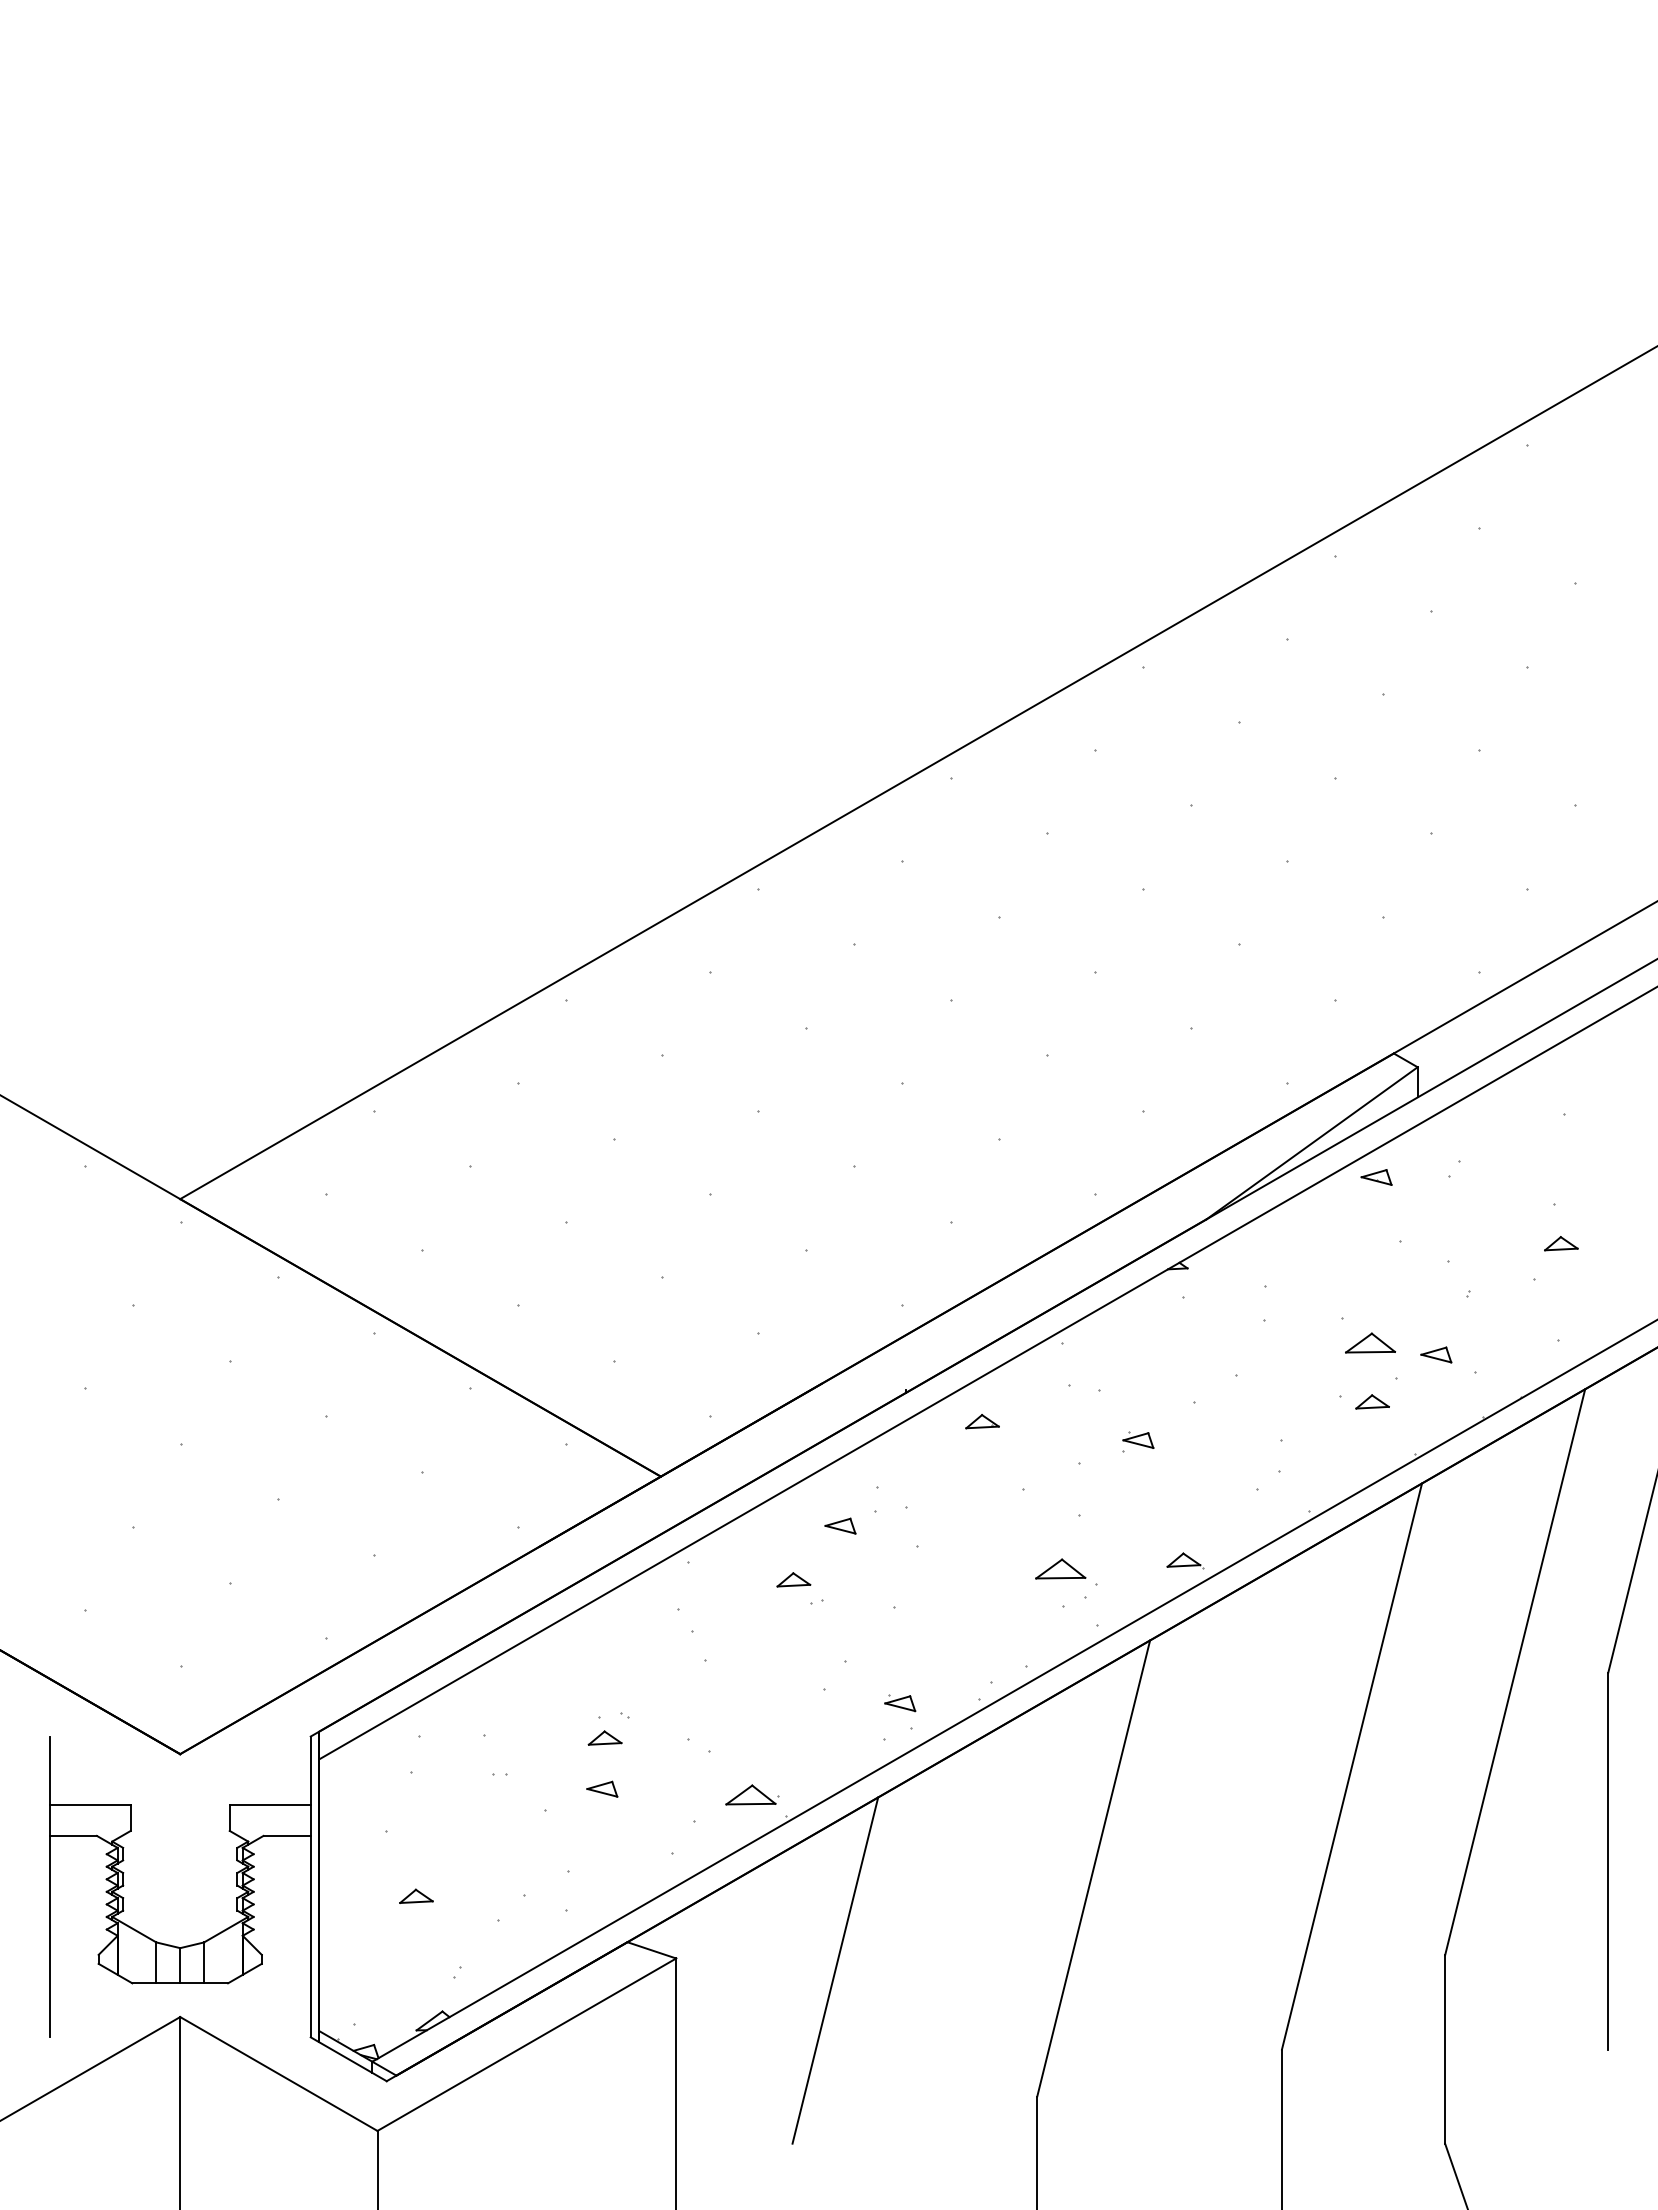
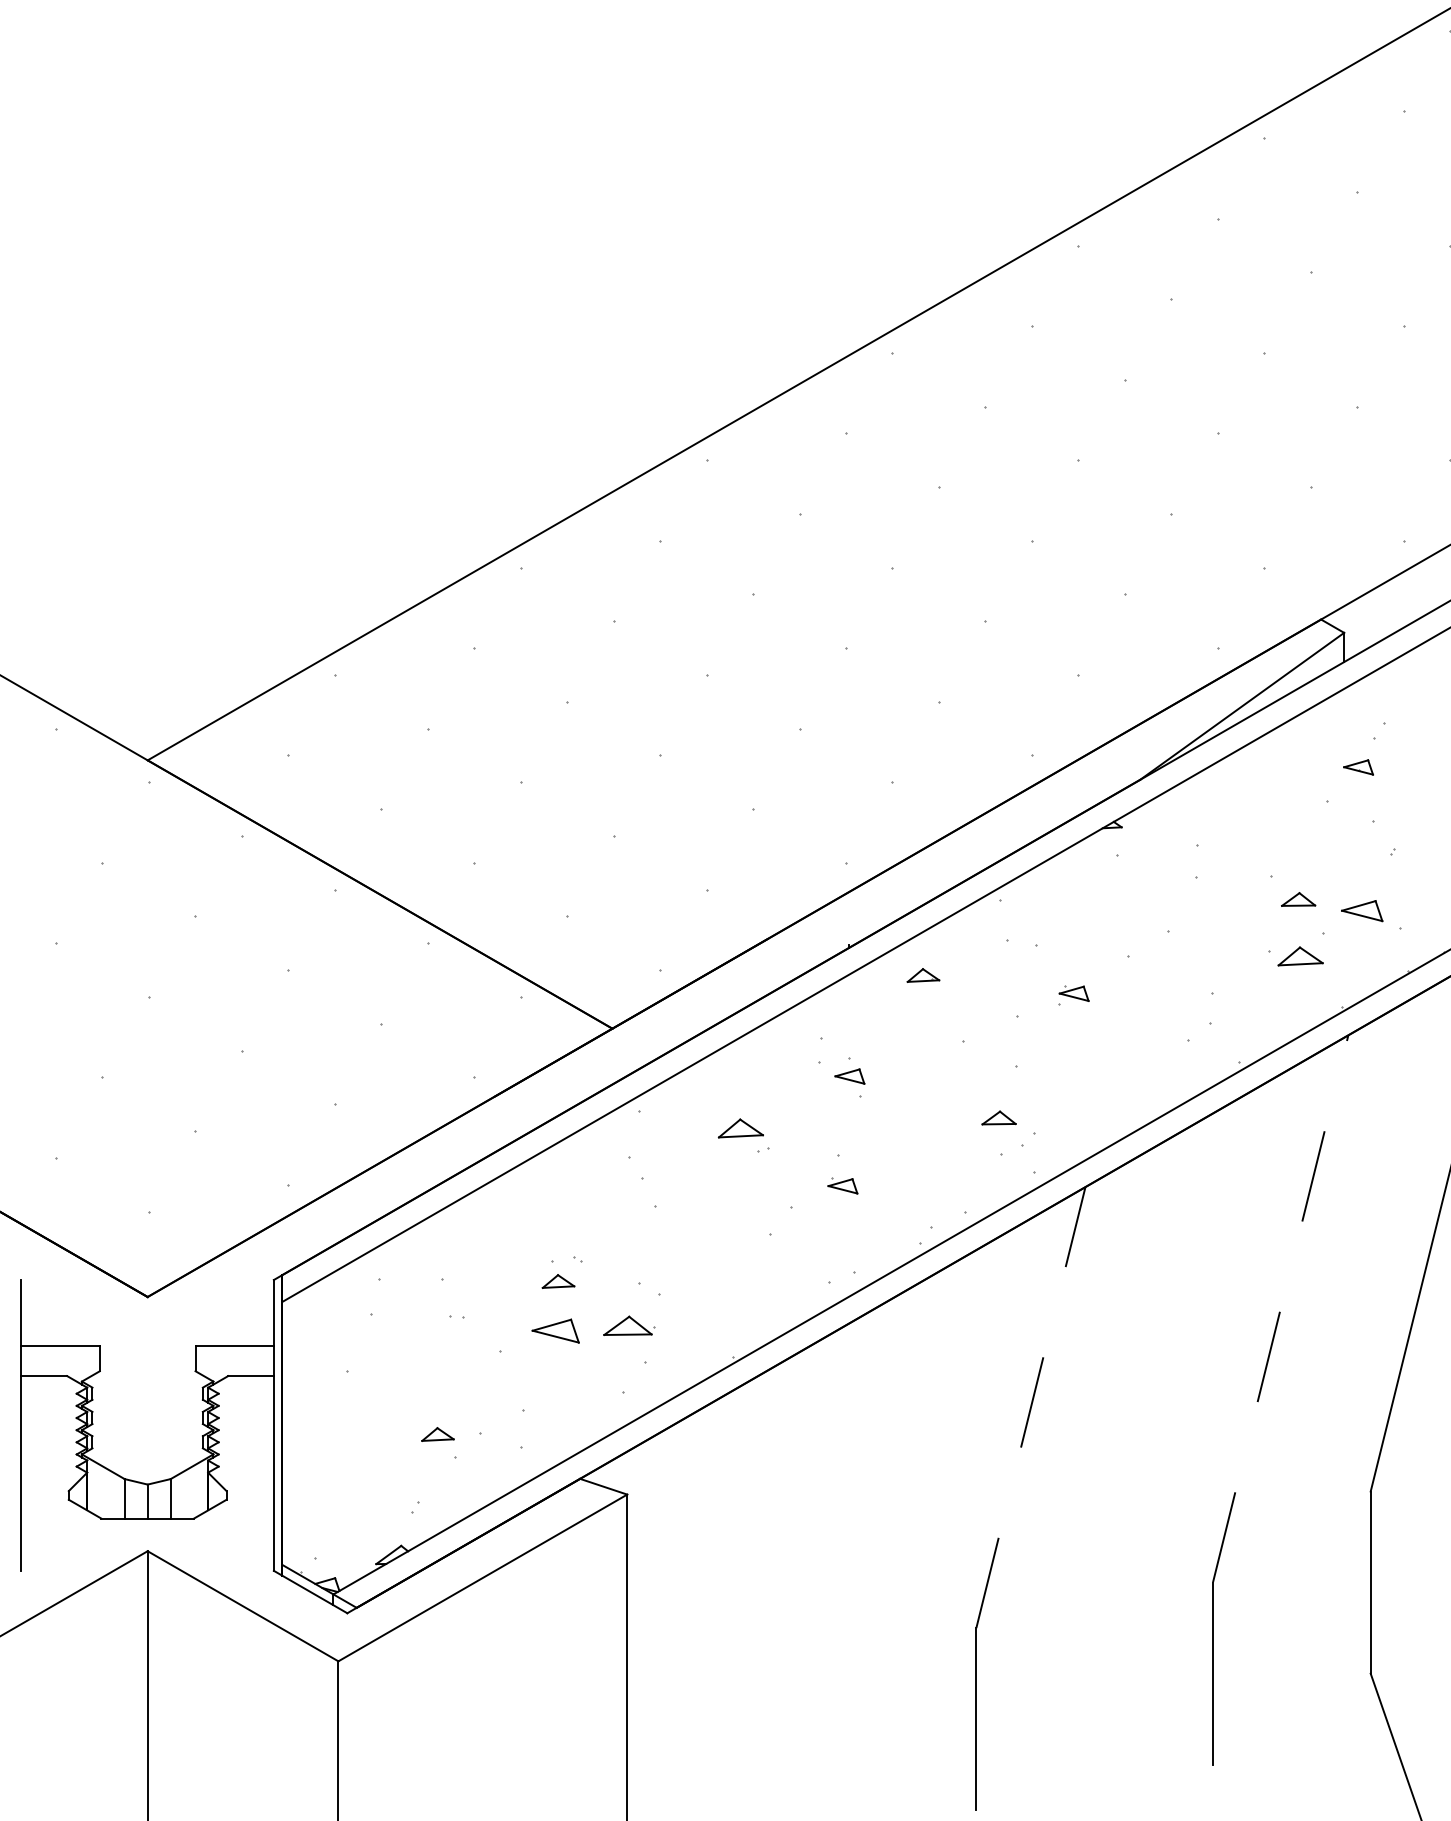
part: (1376, 1177) -> (1358, 767), moved
part: (1370, 1342) -> (1298, 898), size x0.7
part: (1436, 1354) -> (1362, 910), size x1.4
part: (1372, 1401) -> (1300, 956), size x1.4
part: (840, 1525) -> (849, 1075), moved
part: (1185, 1560) -> (1119, 1109), removed
part: (1060, 1568) -> (998, 1117), size x0.7
part: (793, 1579) -> (740, 1128), size x1.4
part: (900, 1703) -> (843, 1186), moved
line: (1352, 1766) -> (1281, 1308), solid -> dashed
part: (602, 1788) -> (555, 1330), size x1.6
part: (752, 1794) -> (629, 1325), moved
line: (1093, 1868) -> (1030, 1407), solid -> dashed
part: (416, 1895) -> (438, 1433), moved
line: (835, 1970) -> (781, 1506), removed

